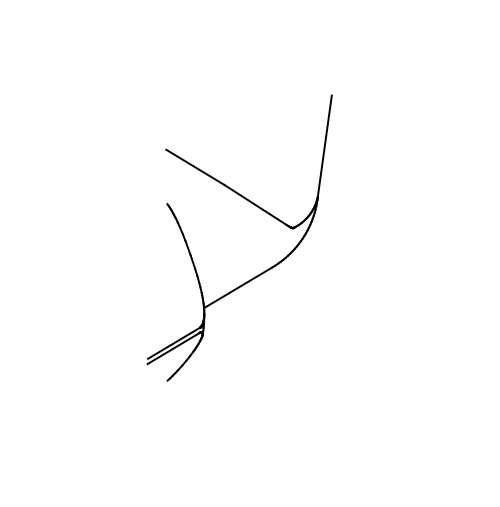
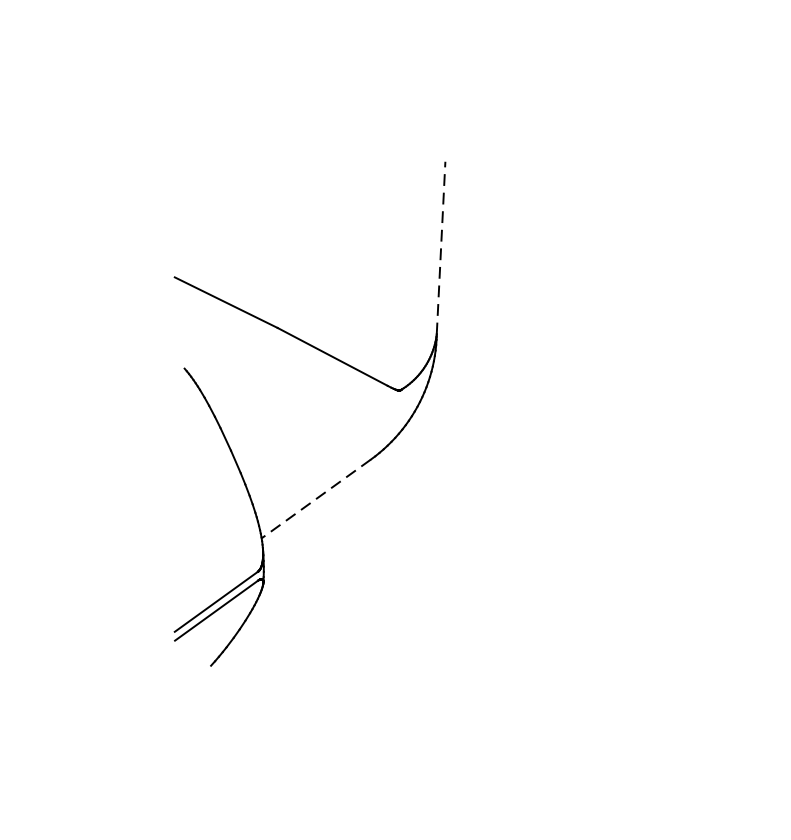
line: (324, 145) -> (440, 246), solid -> dashed
line: (238, 287) -> (316, 498), solid -> dashed

